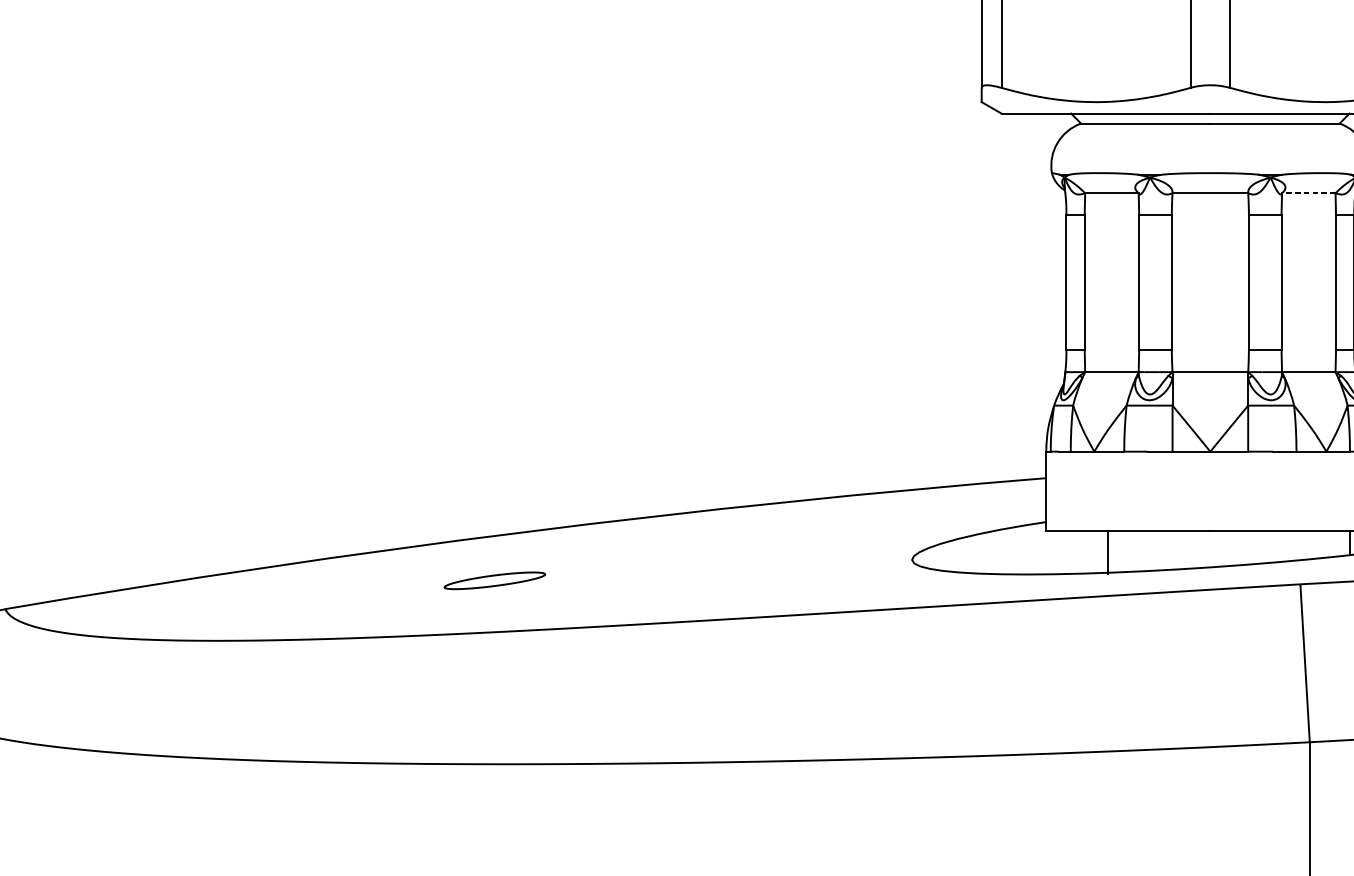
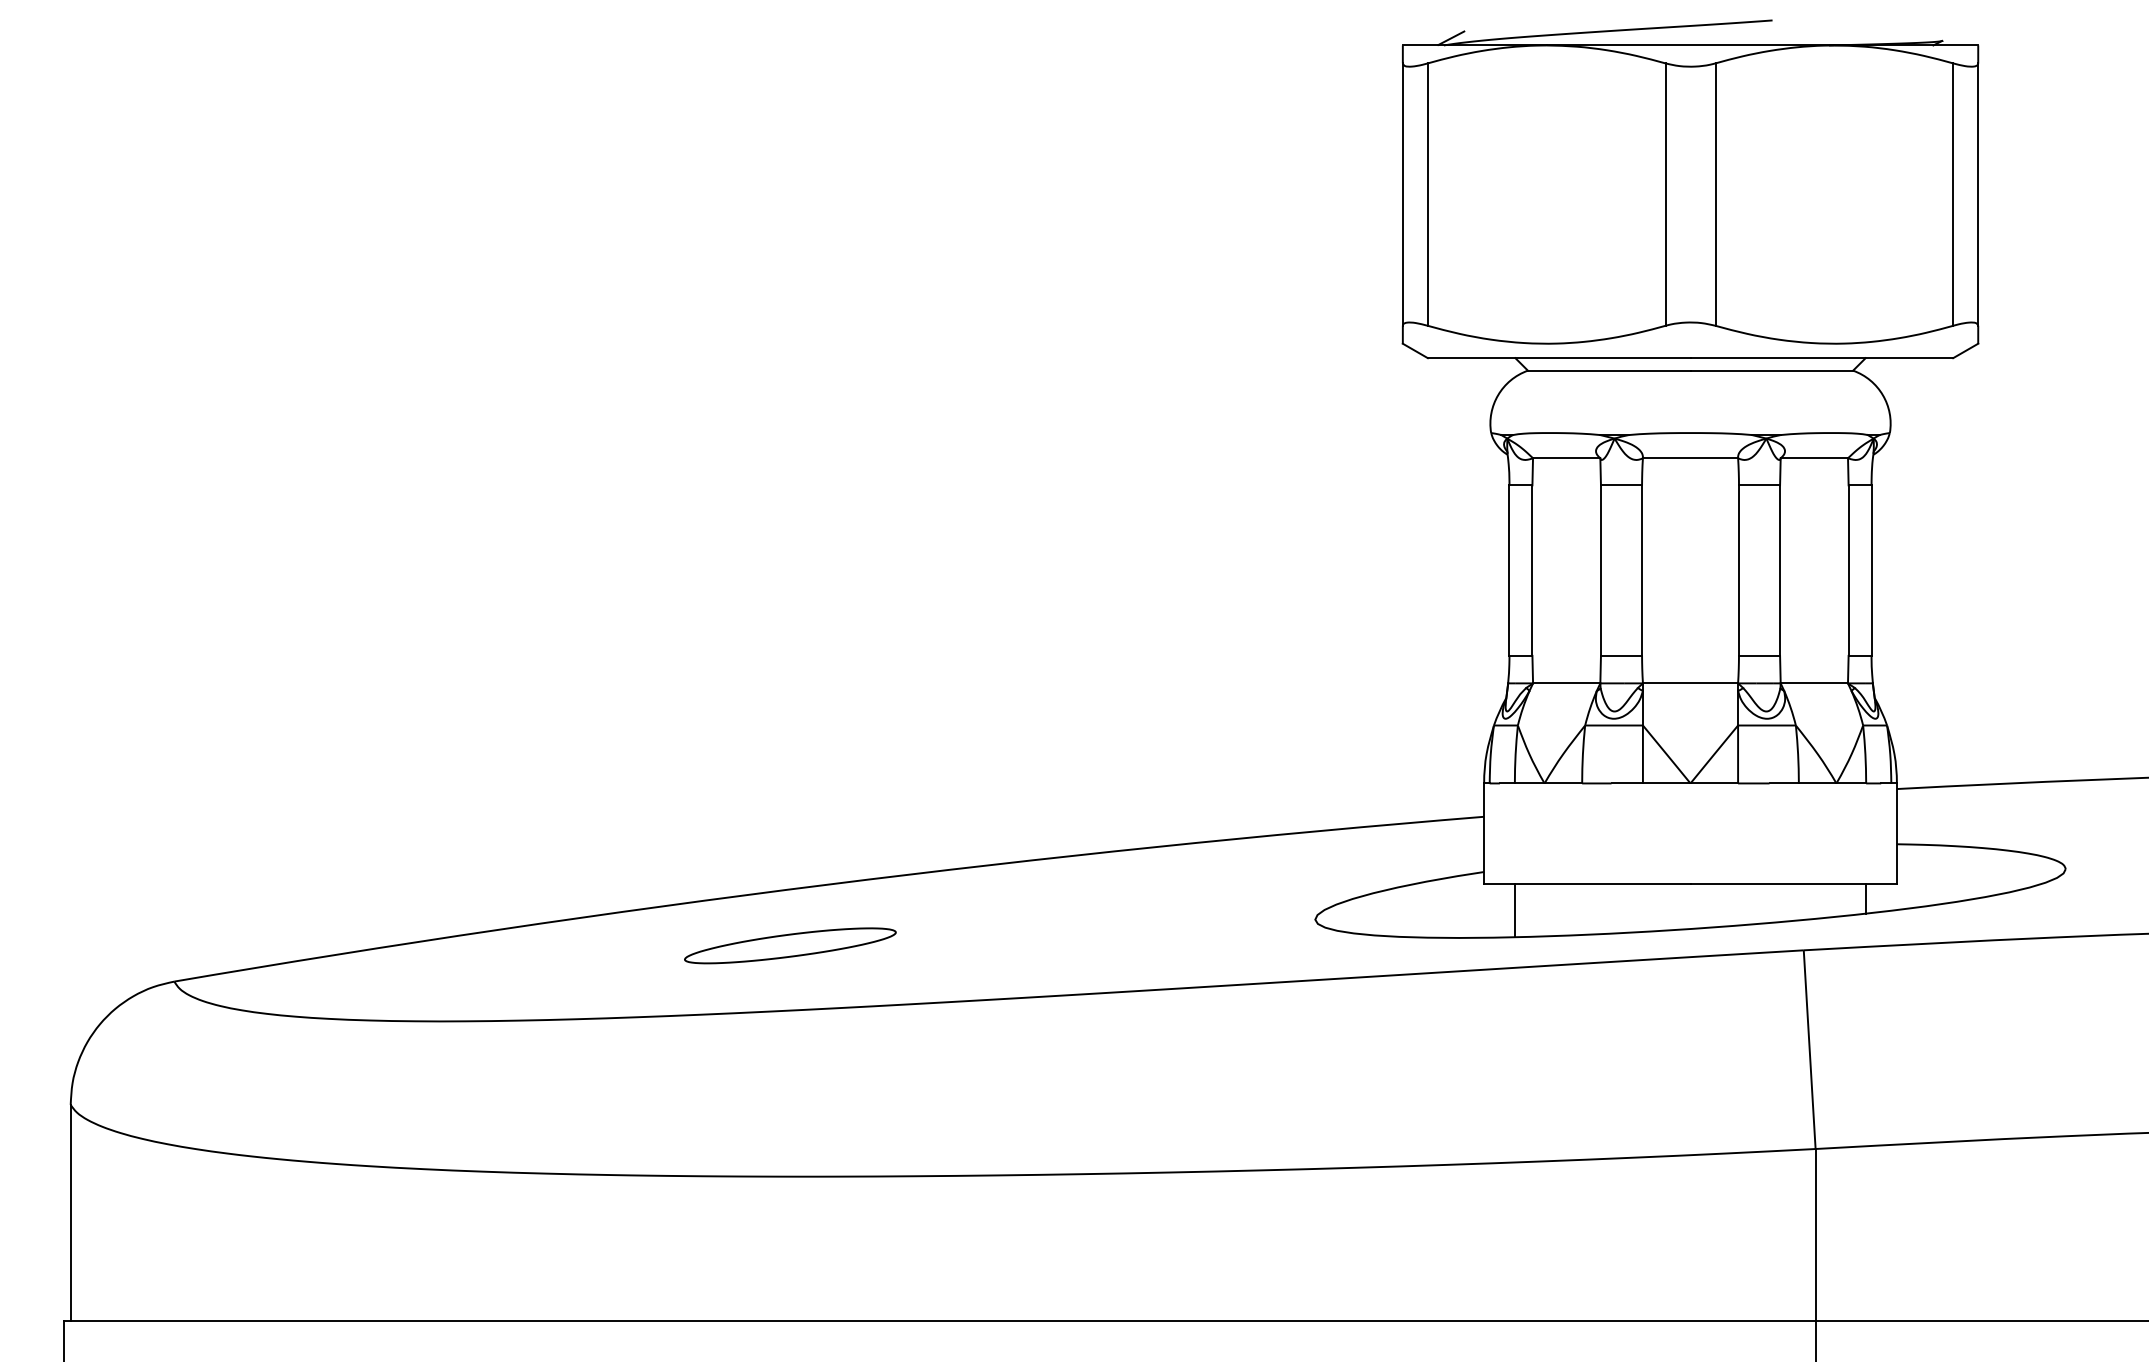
line: (1308, 193) -> (1814, 458), dashed -> solid
line: (1107, 552) -> (1515, 910), moved
part: (494, 580) -> (790, 945), size x1.67

